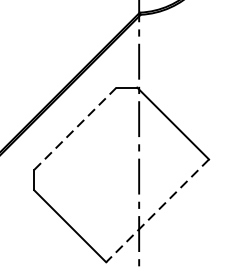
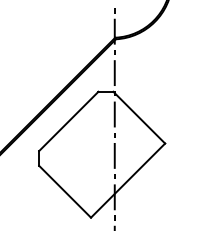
line: (74, 128) -> (68, 121), dashed -> solid
line: (156, 210) -> (127, 180), dashed -> solid

